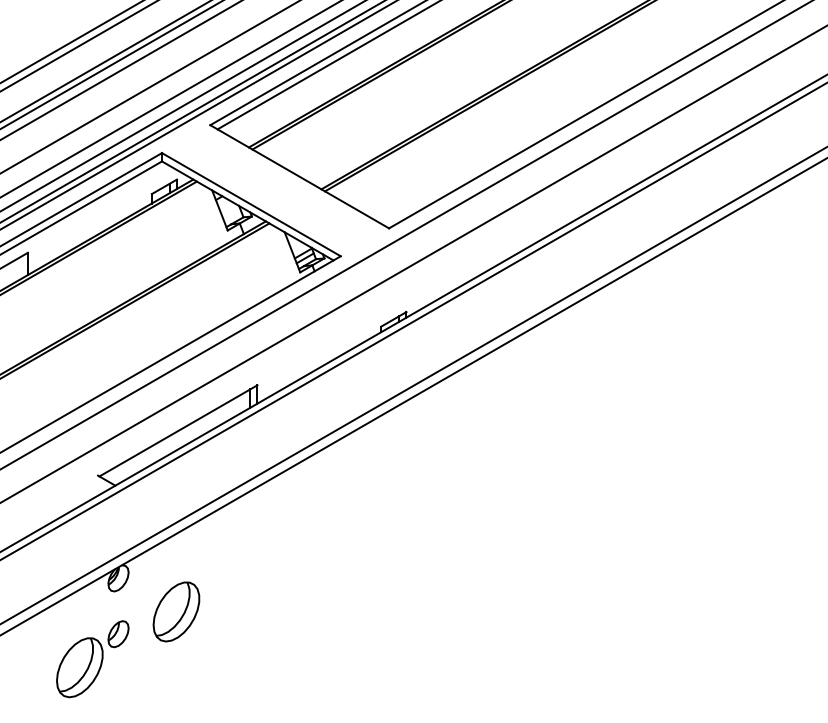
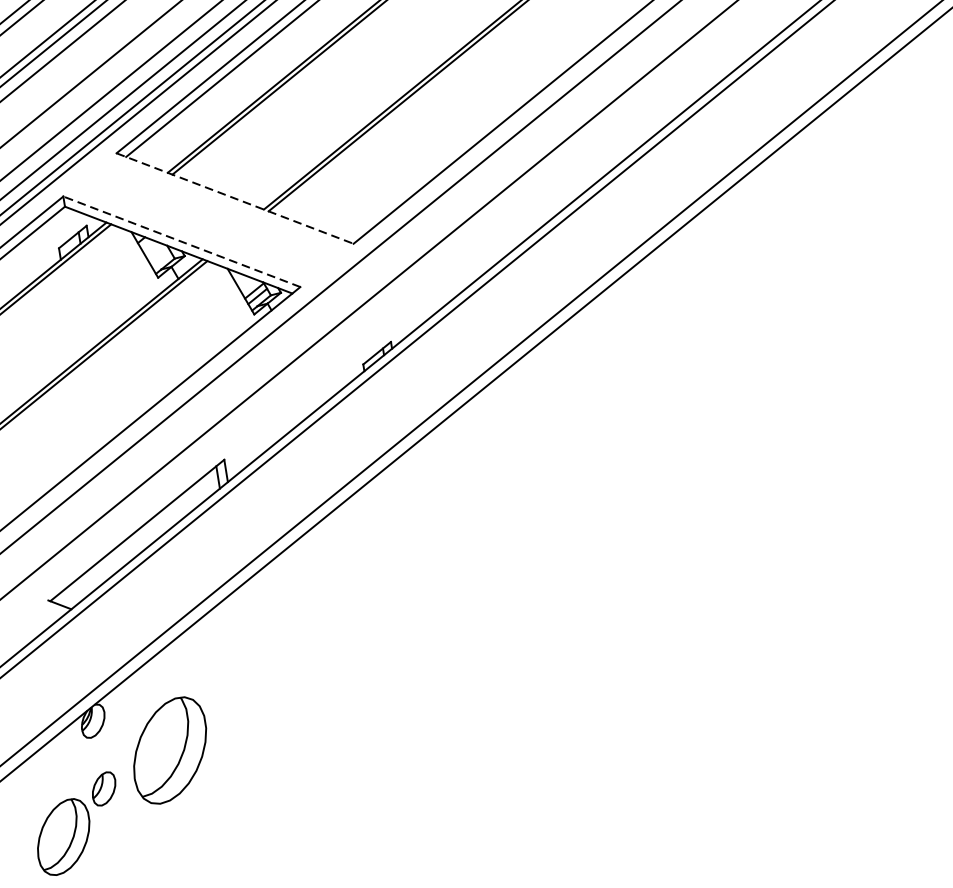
line: (300, 177) -> (236, 199), solid -> dashed
line: (250, 204) -> (180, 241), solid -> dashed
part: (176, 611) -> (170, 750), size x1.4

